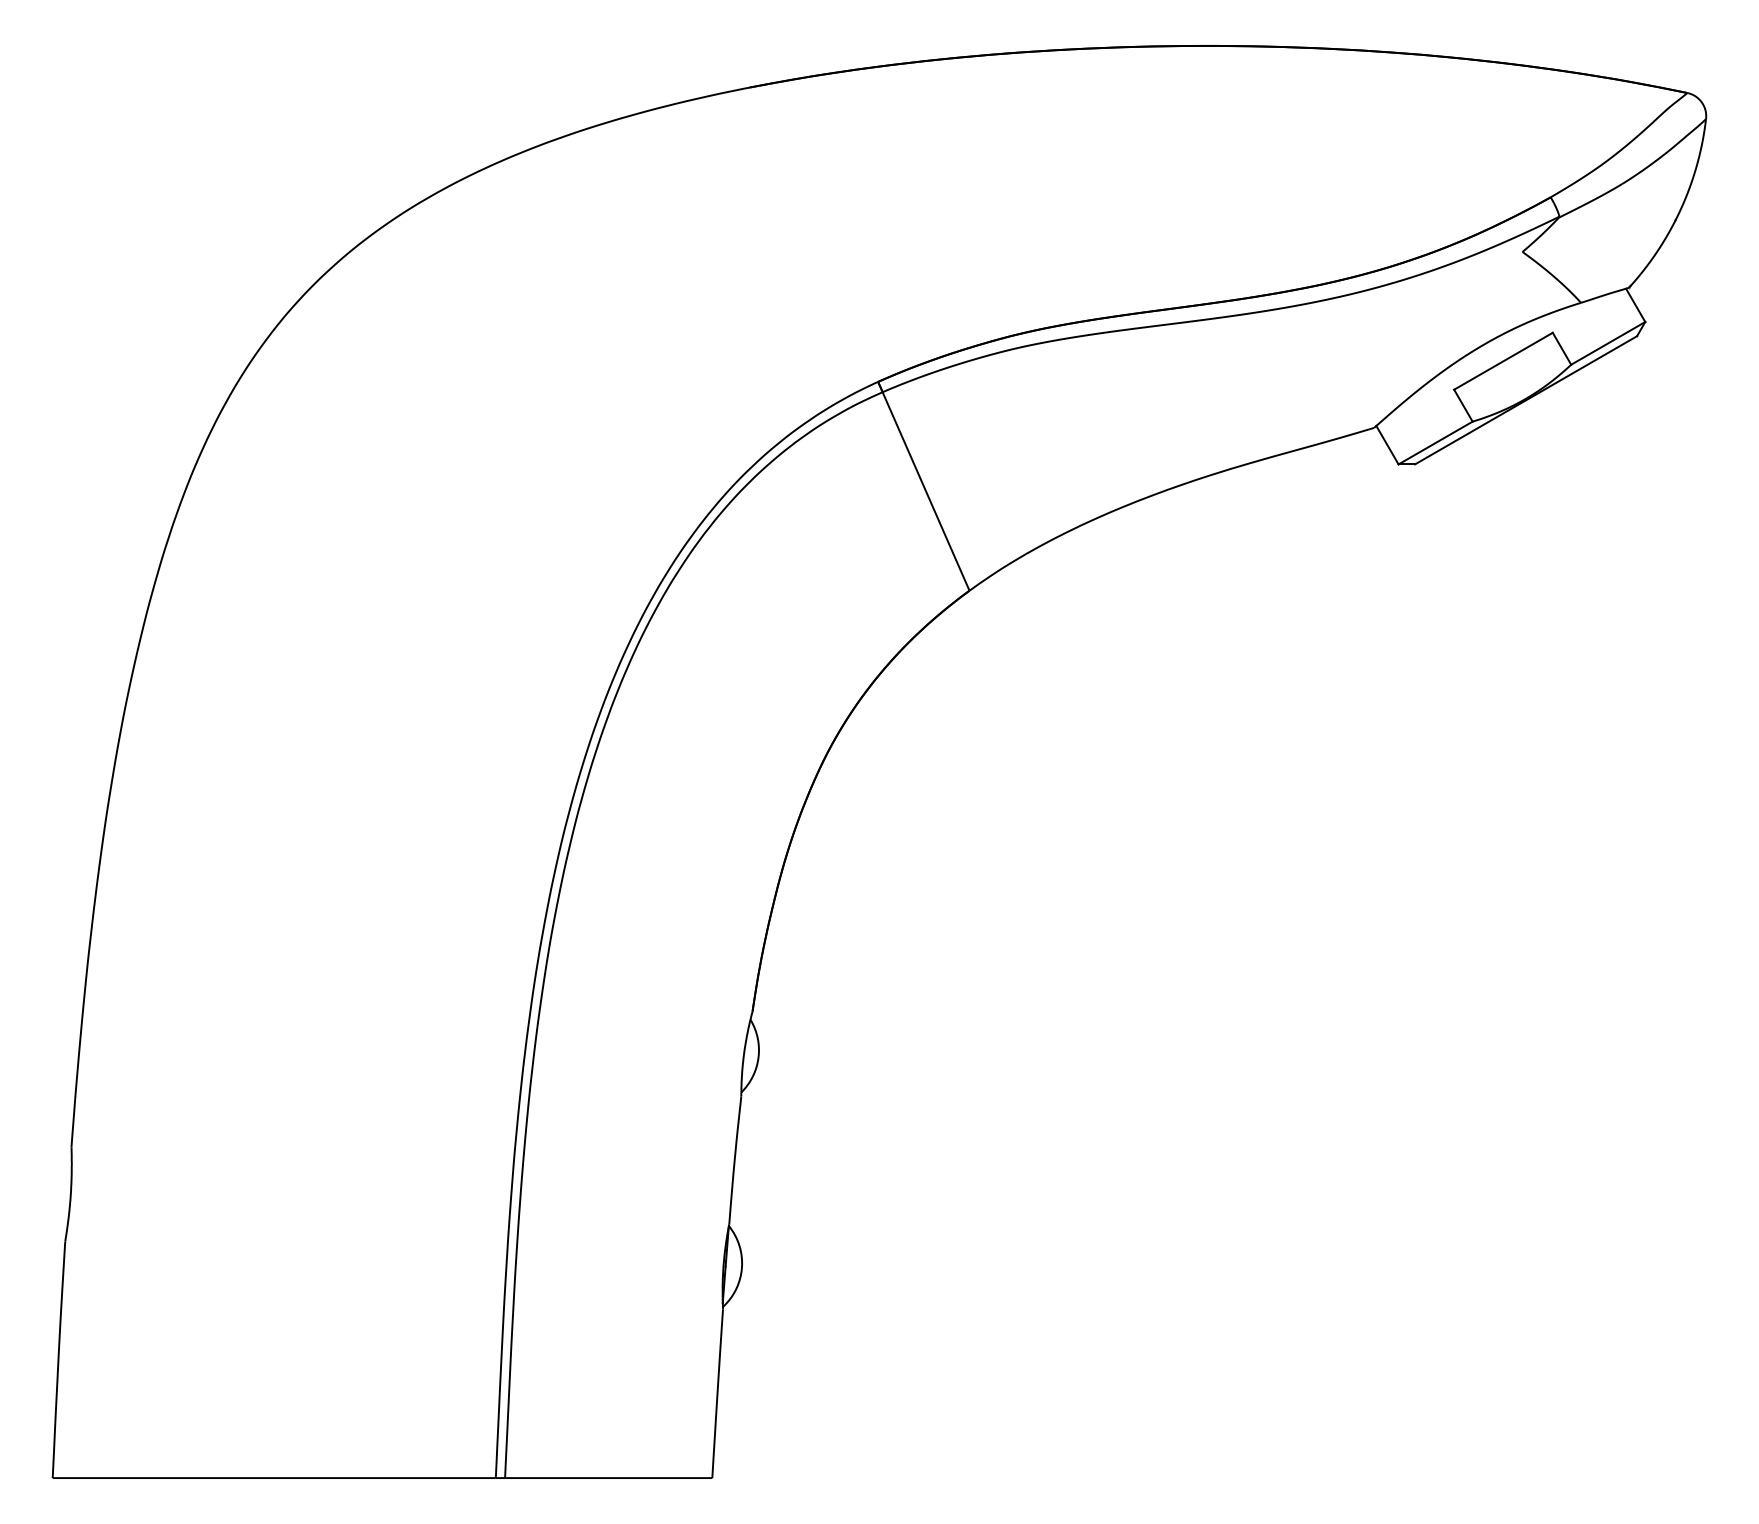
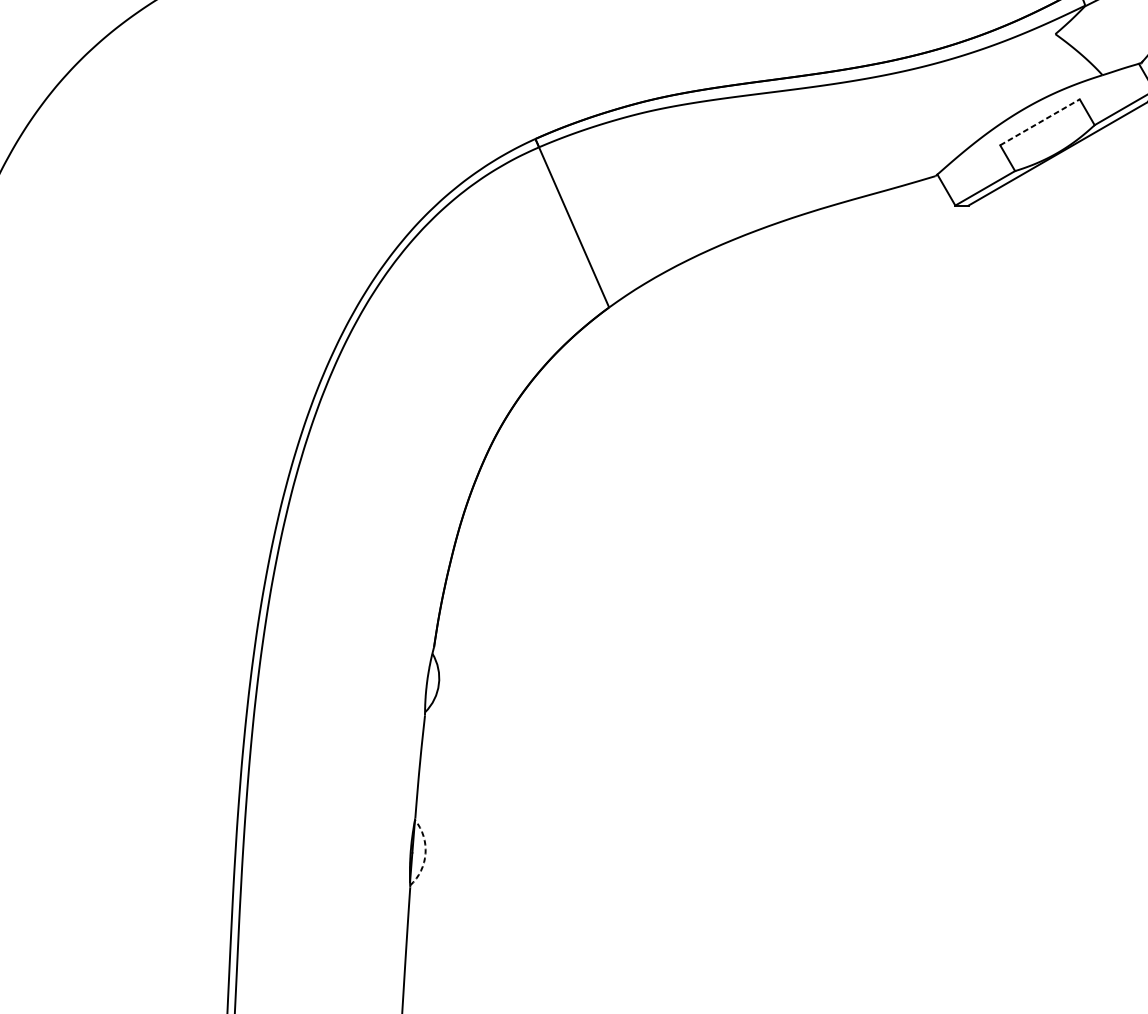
line: (1503, 361) -> (1040, 122), solid -> dashed
arc: (741, 1267) -> (425, 853), solid -> dashed

